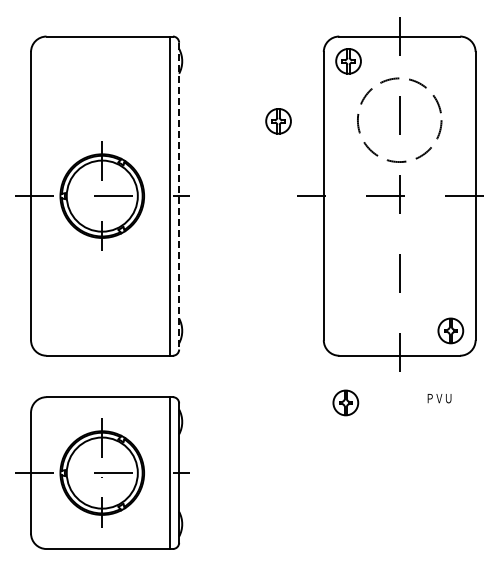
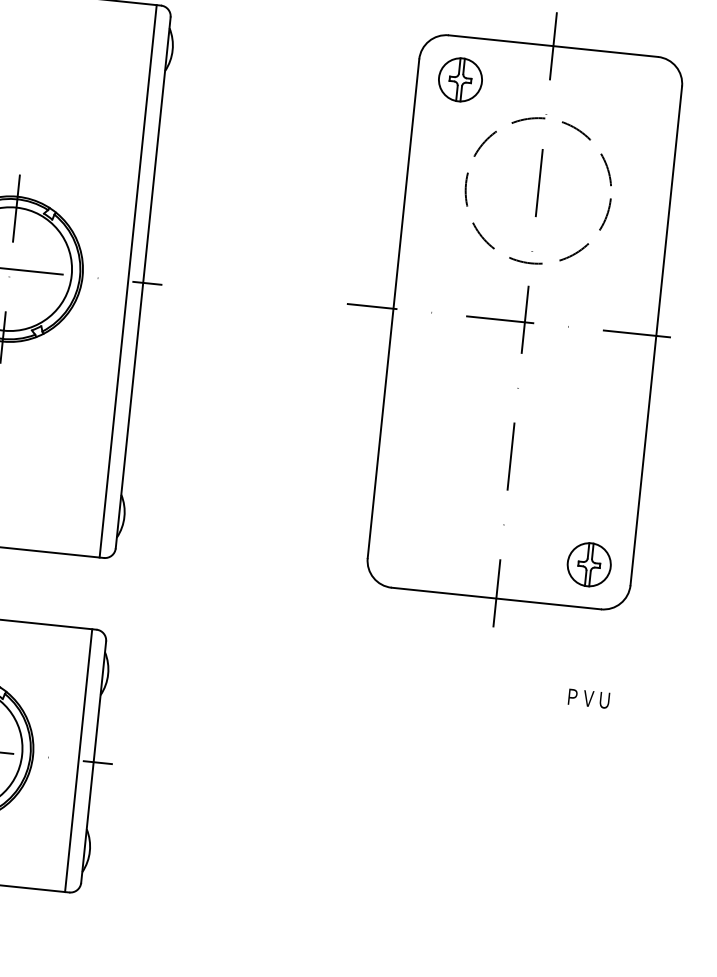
part: (278, 121) -> (328, 171), removed
line: (179, 196) -> (143, 283), dashed -> solid
text: (439, 398) -> (588, 698), moved
part: (345, 402) -> (394, 669), removed

